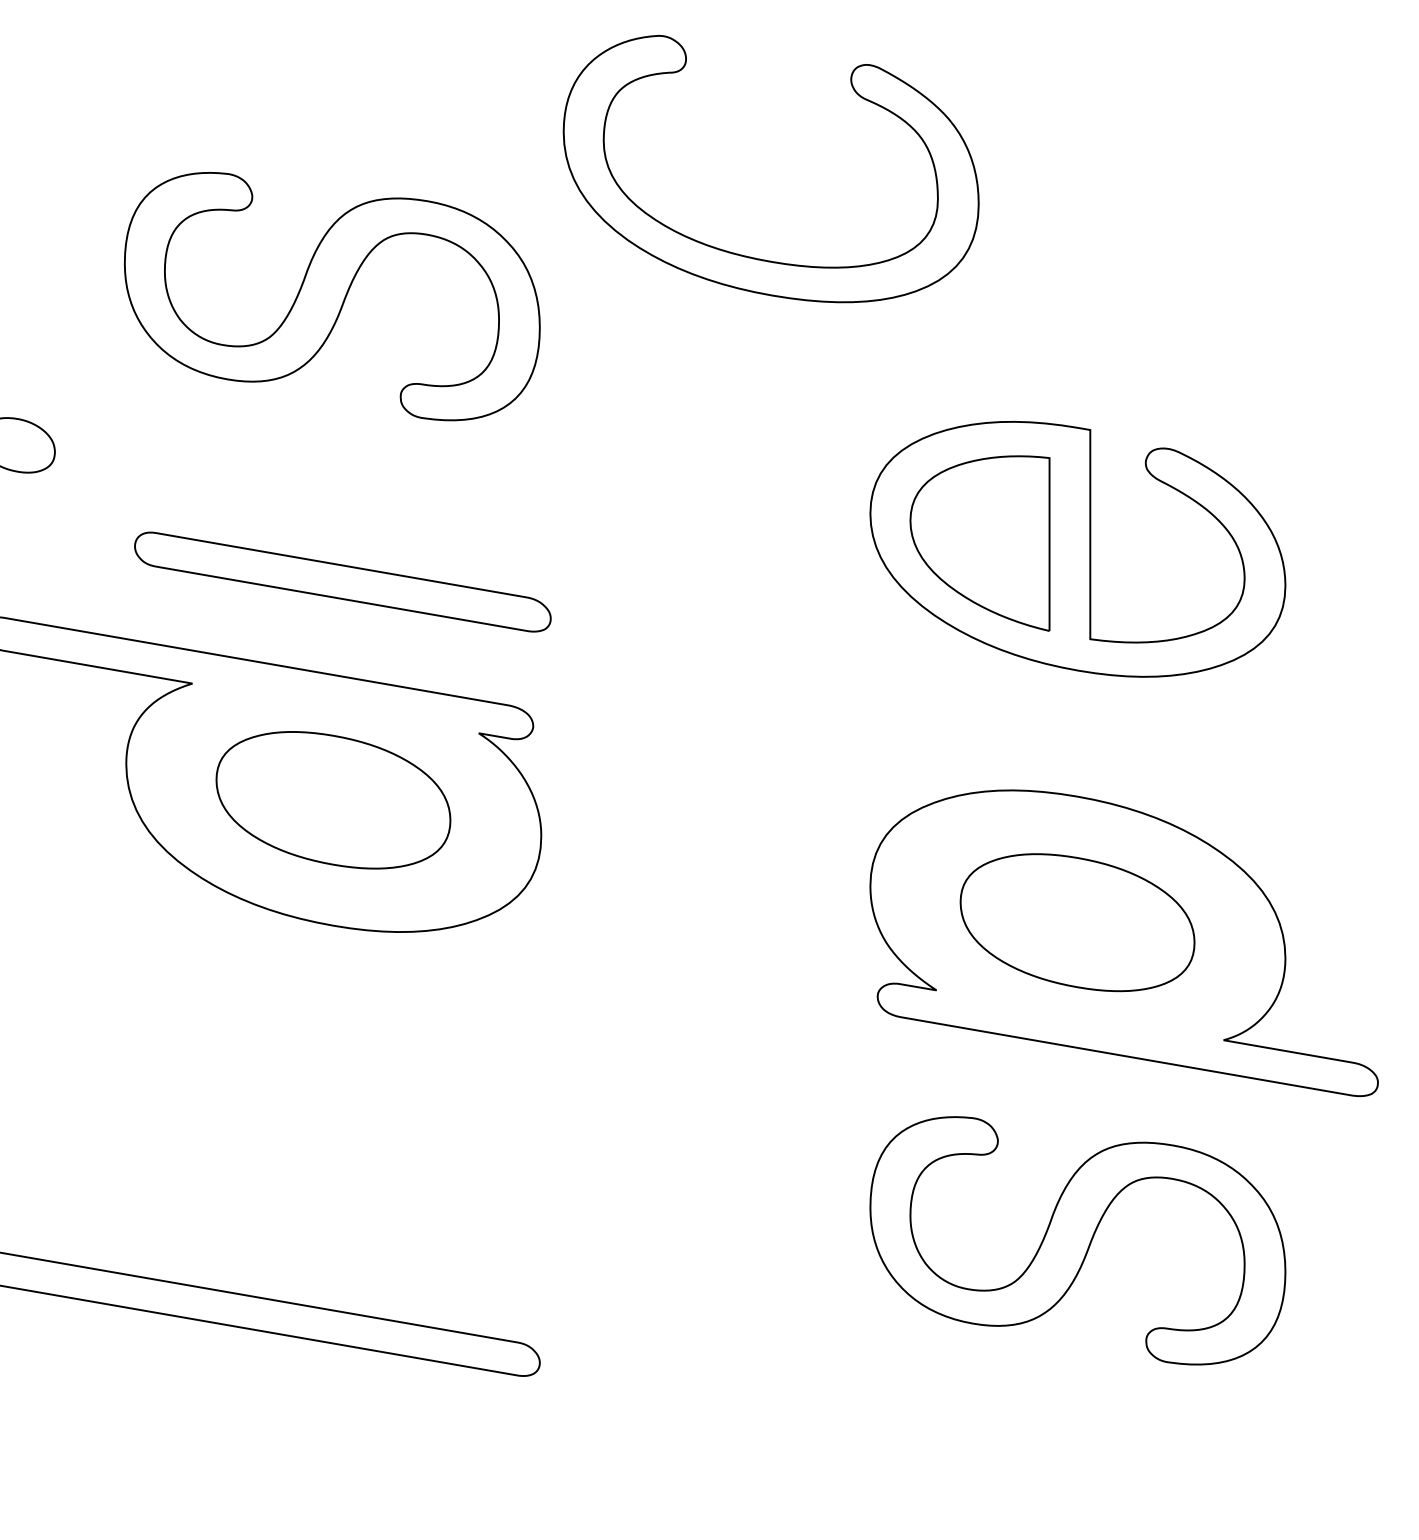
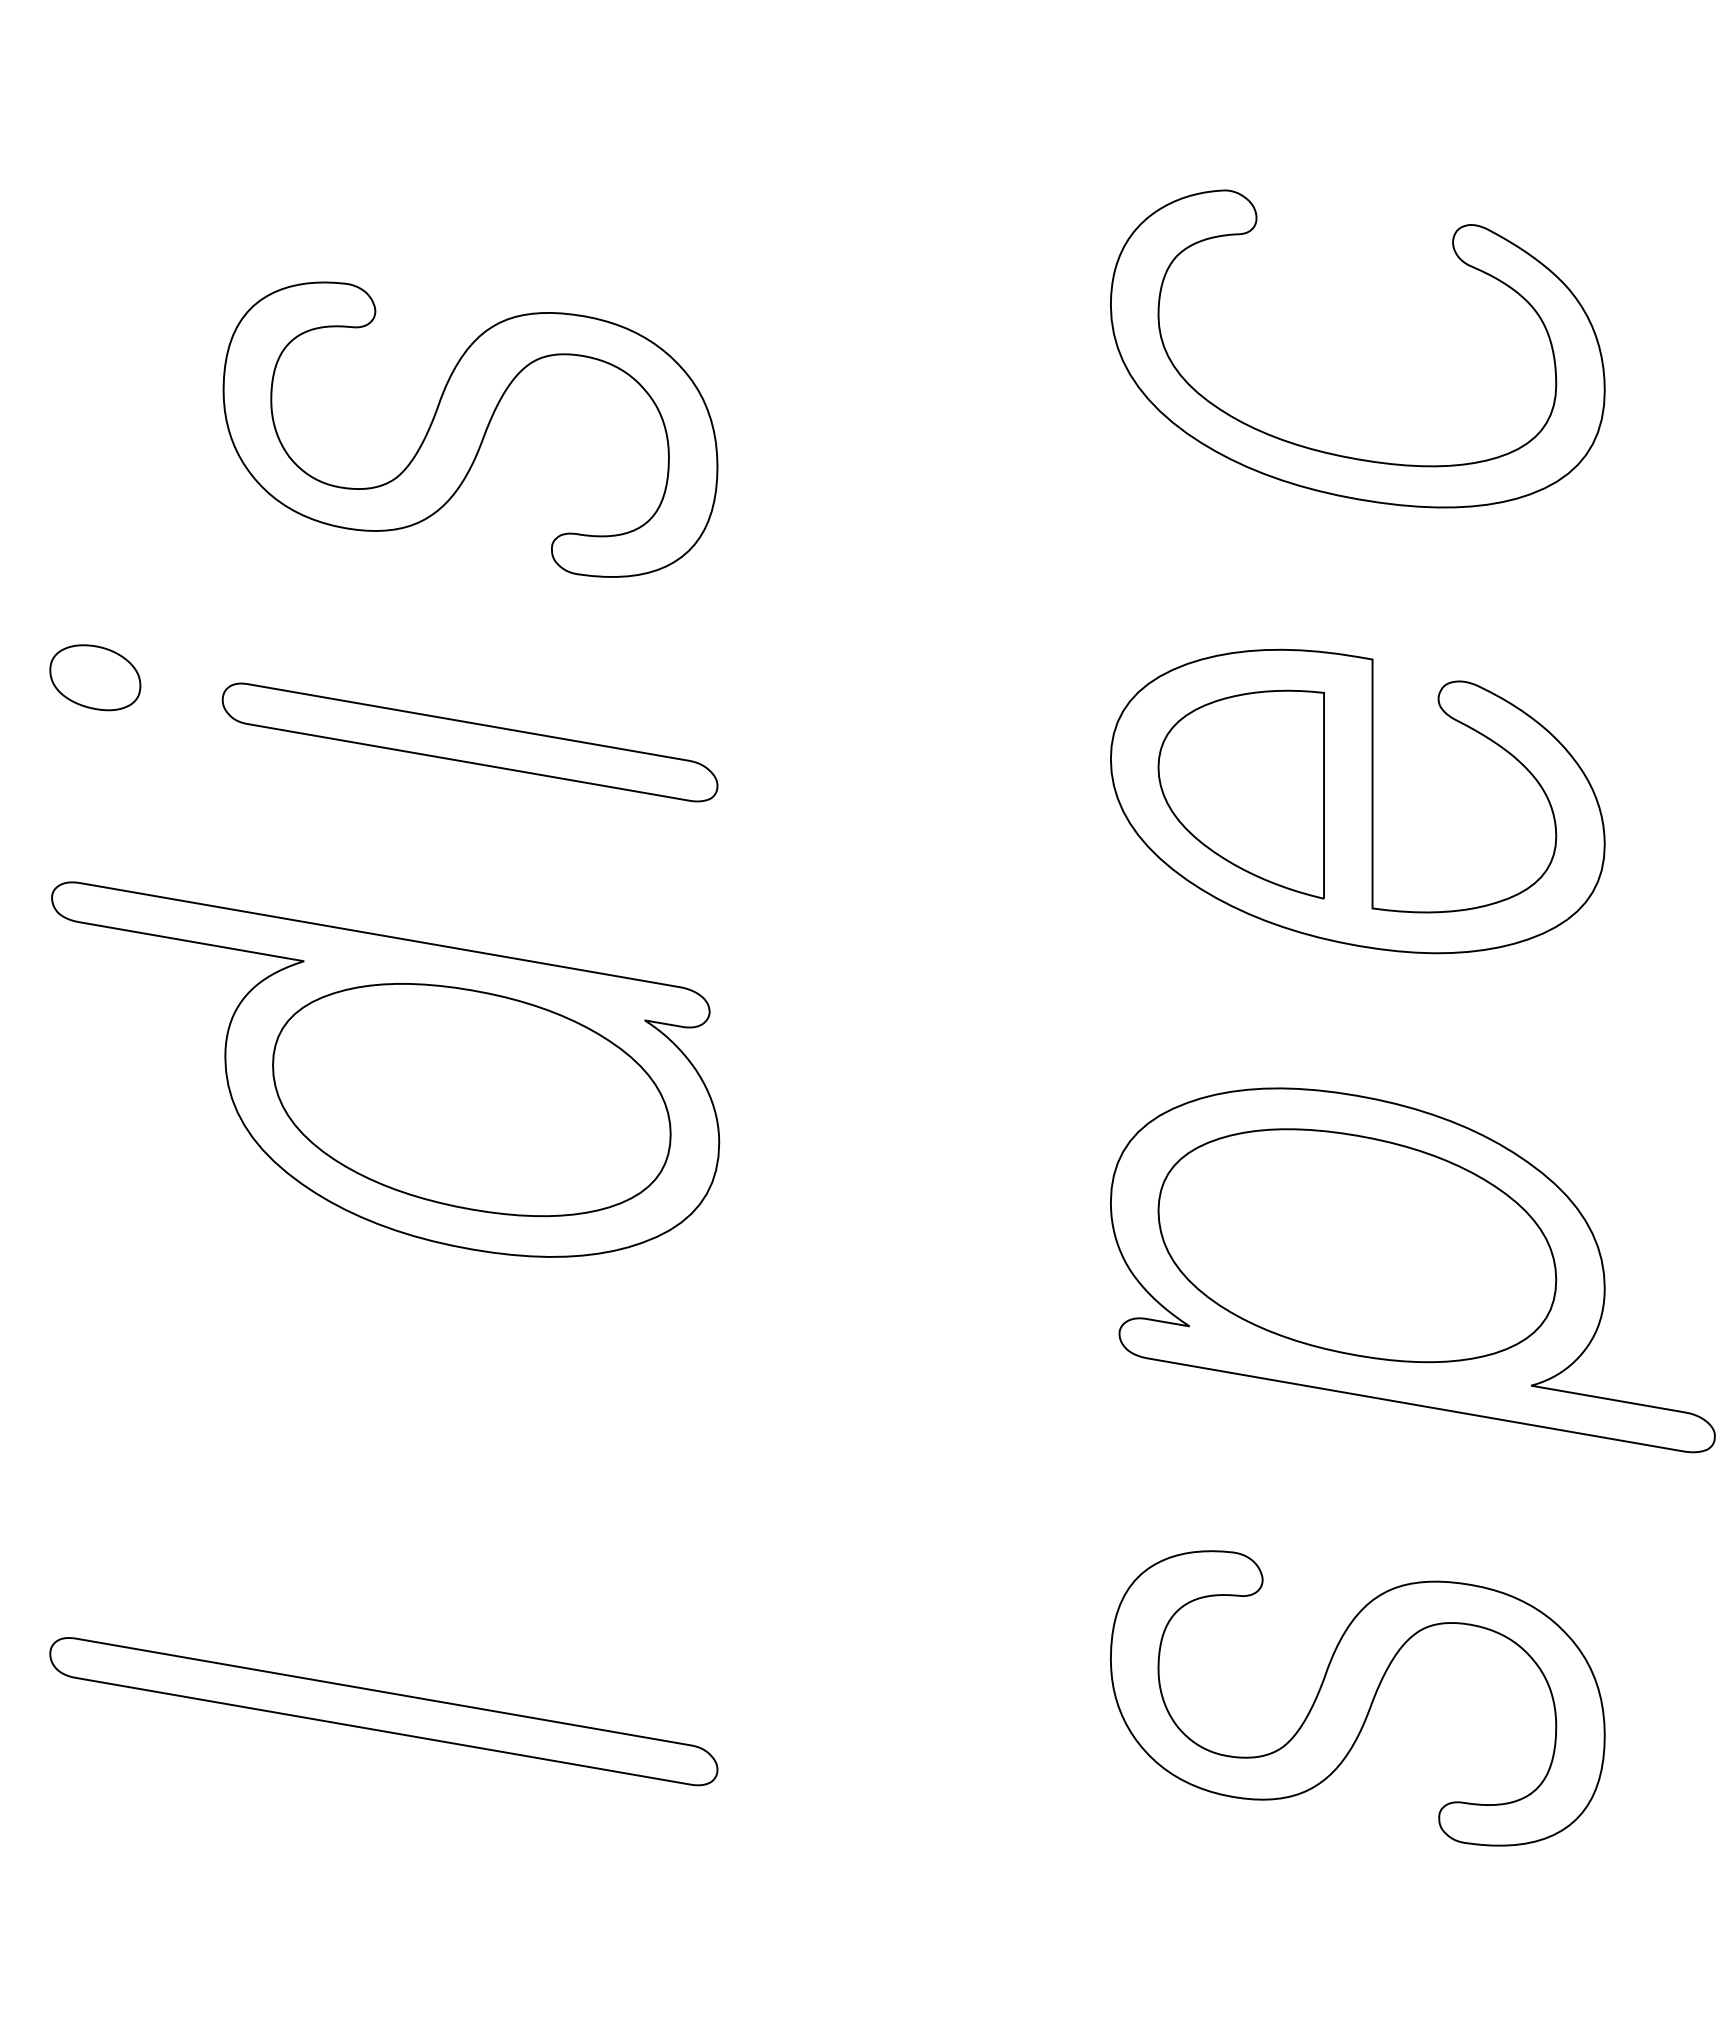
part: (748, 256) -> (1330, 452), moved
part: (332, 296) -> (470, 429), moved
part: (342, 582) -> (469, 742), moved
part: (333, 800) -> (471, 1100), size x1.43
part: (1077, 922) -> (1357, 1245), size x1.43
part: (1077, 1240) -> (1357, 1698), moved

